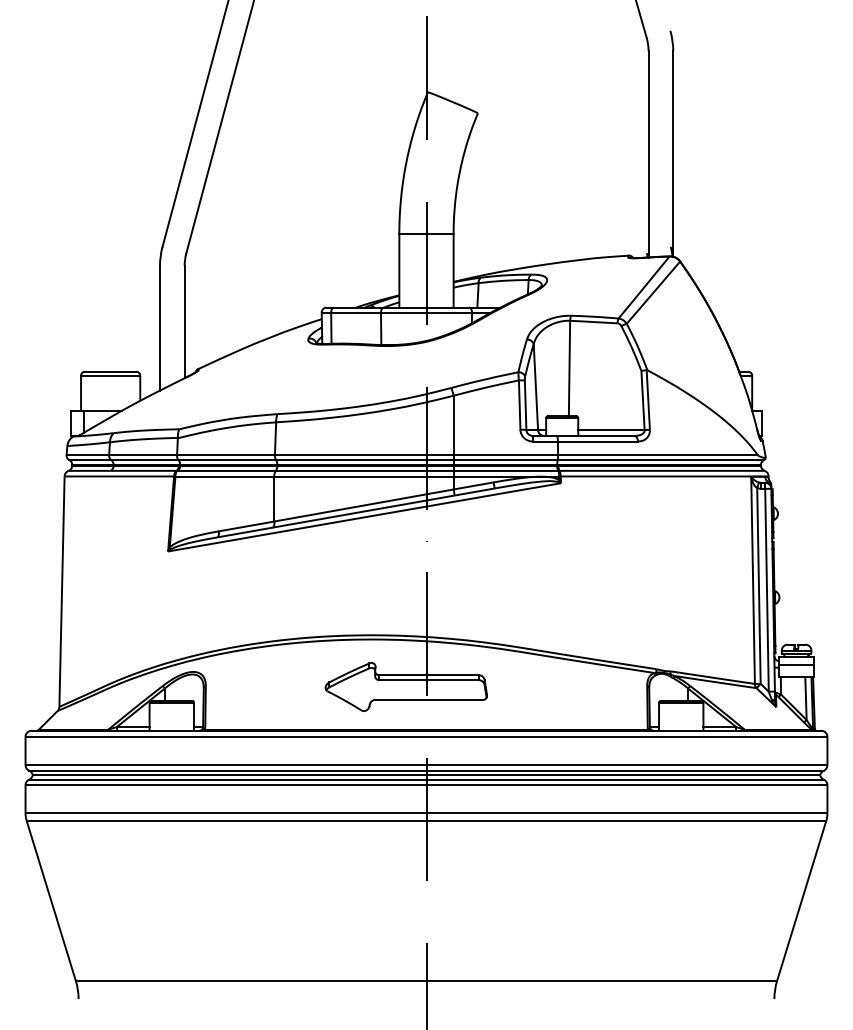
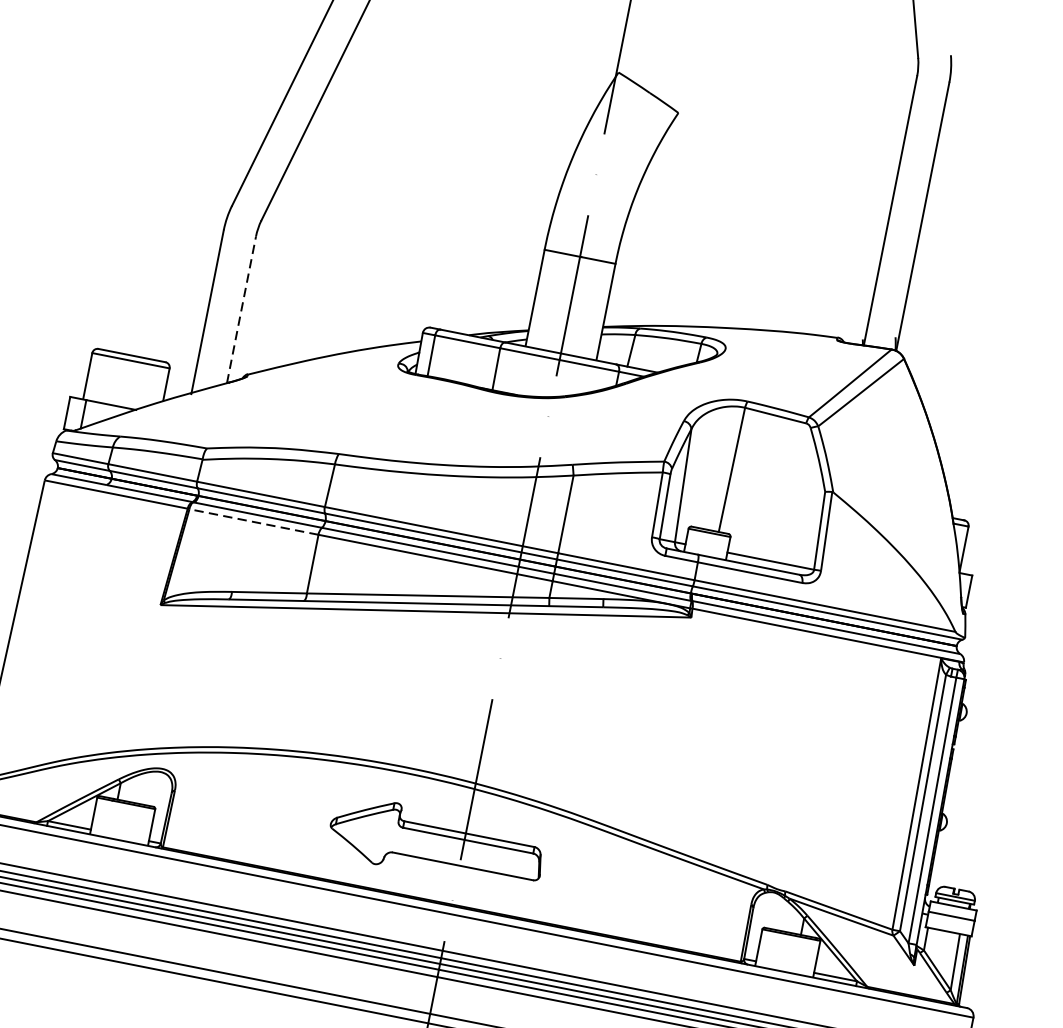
line: (184, 321) -> (241, 309), solid -> dashed
line: (224, 476) -> (253, 521), solid -> dashed

